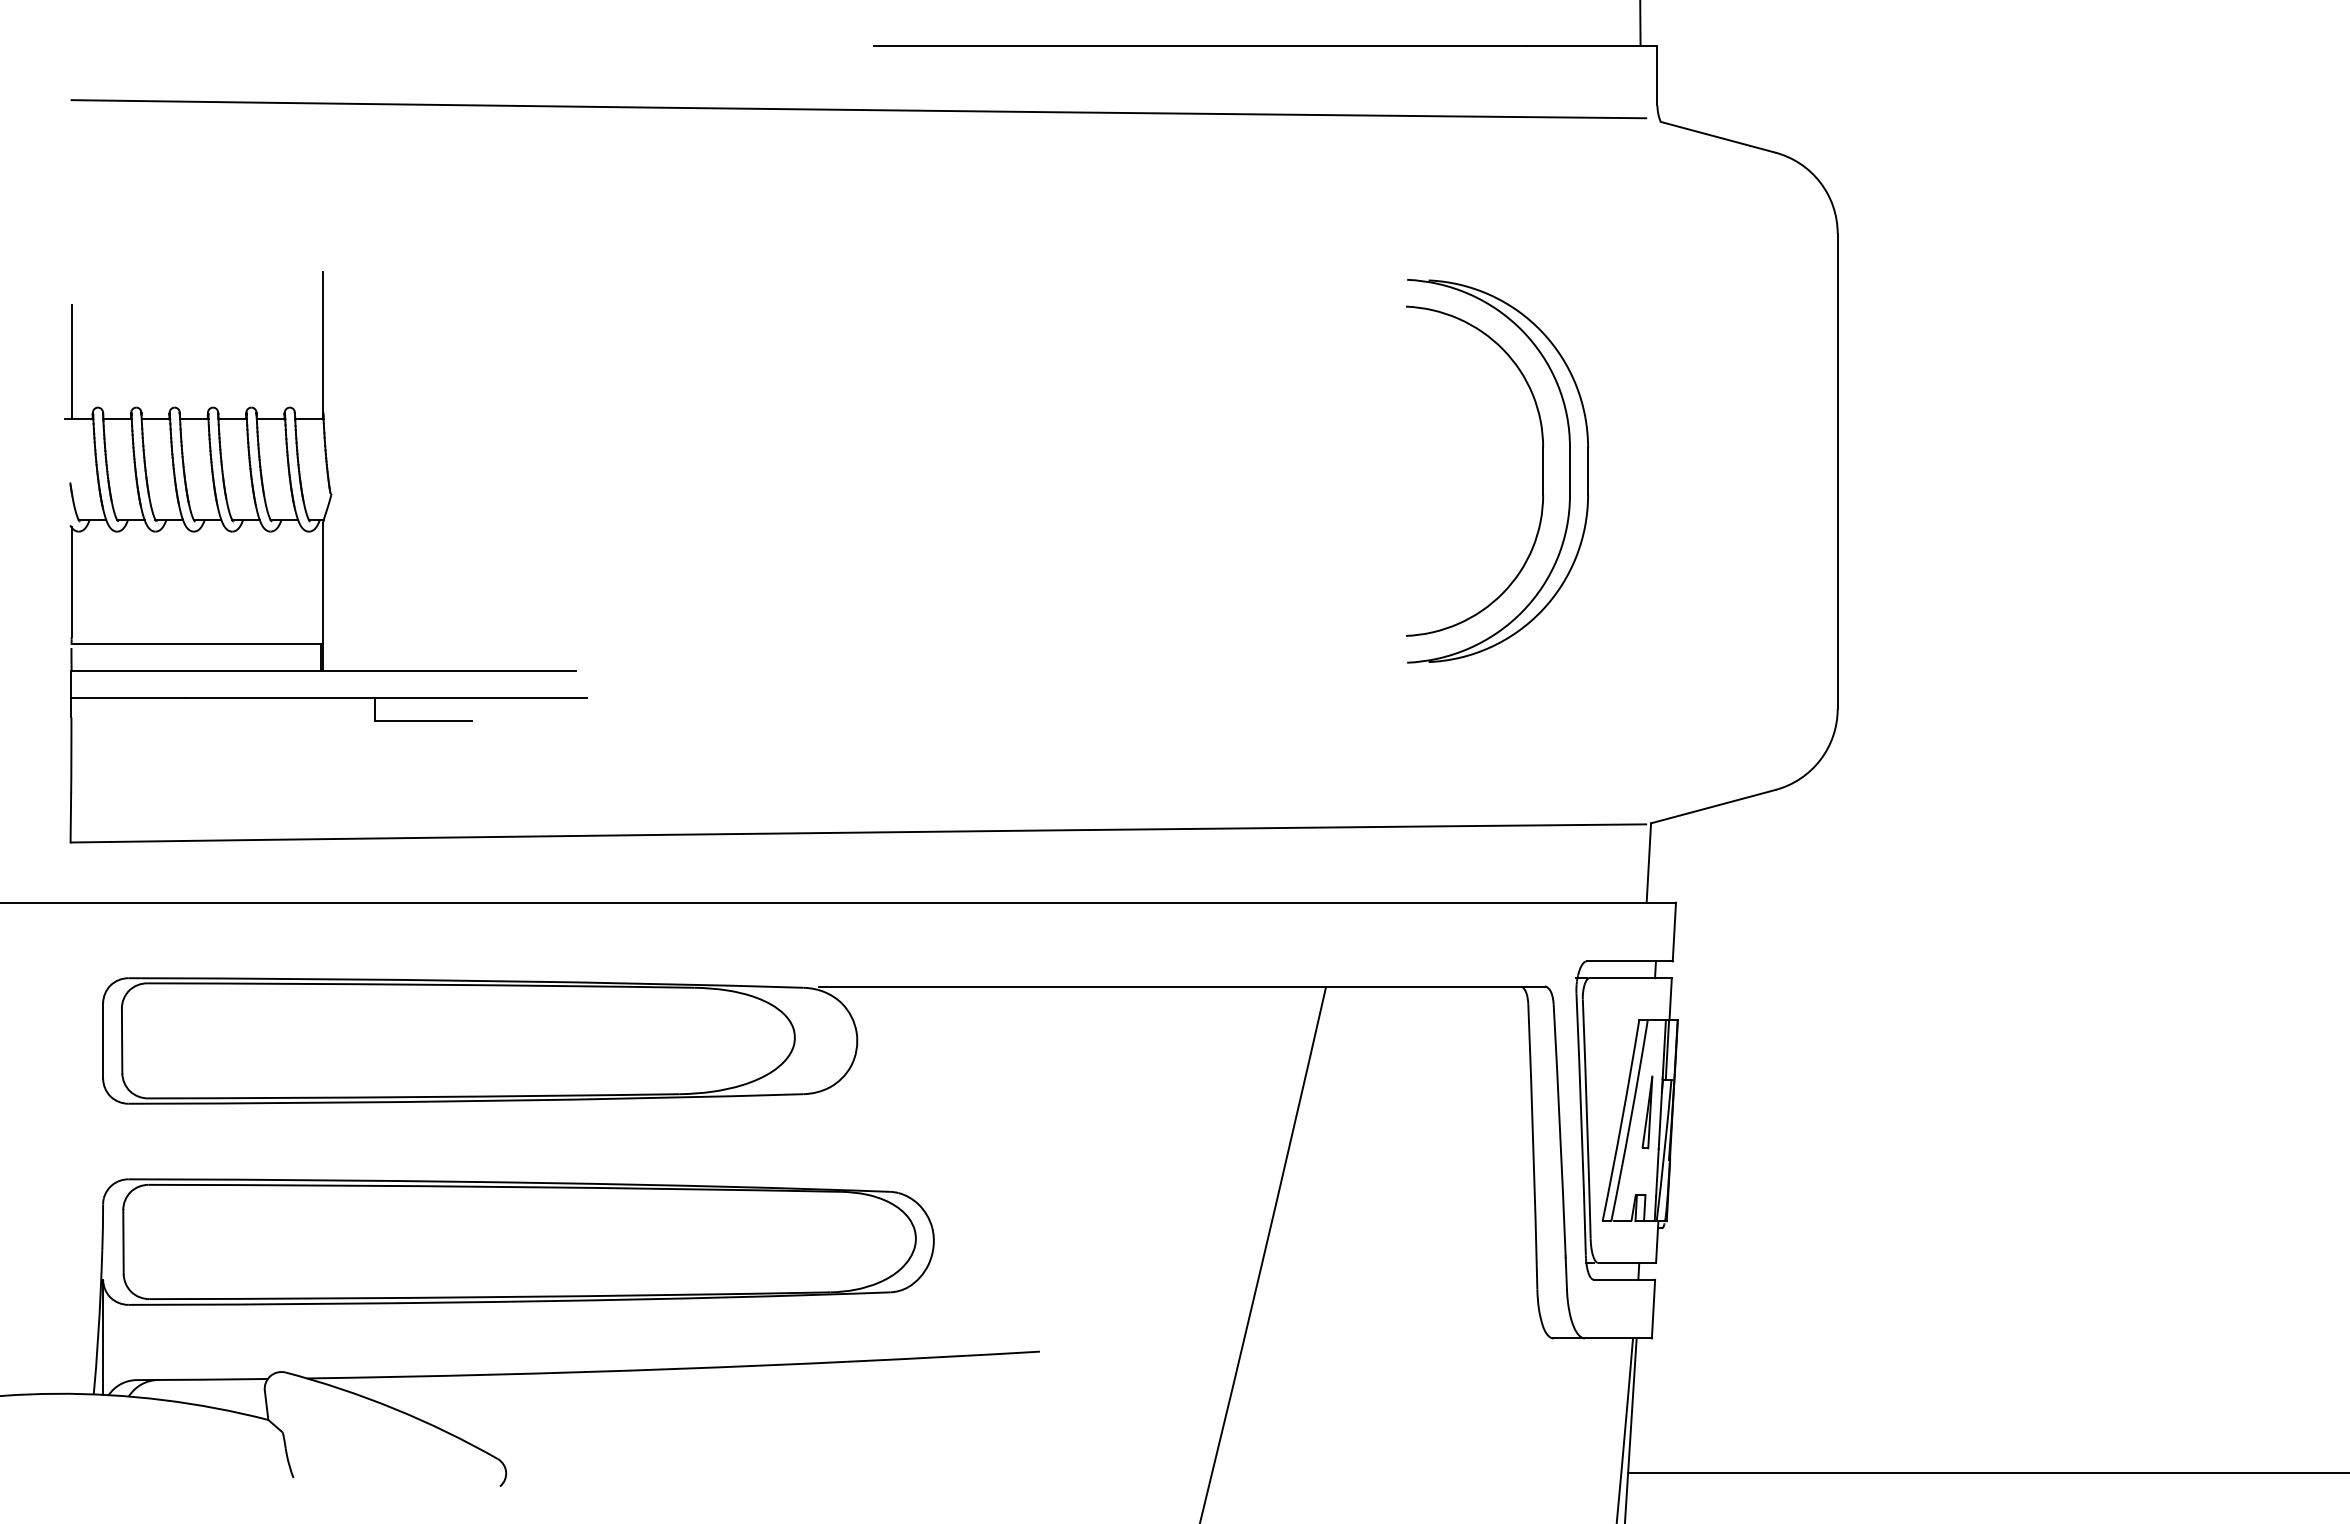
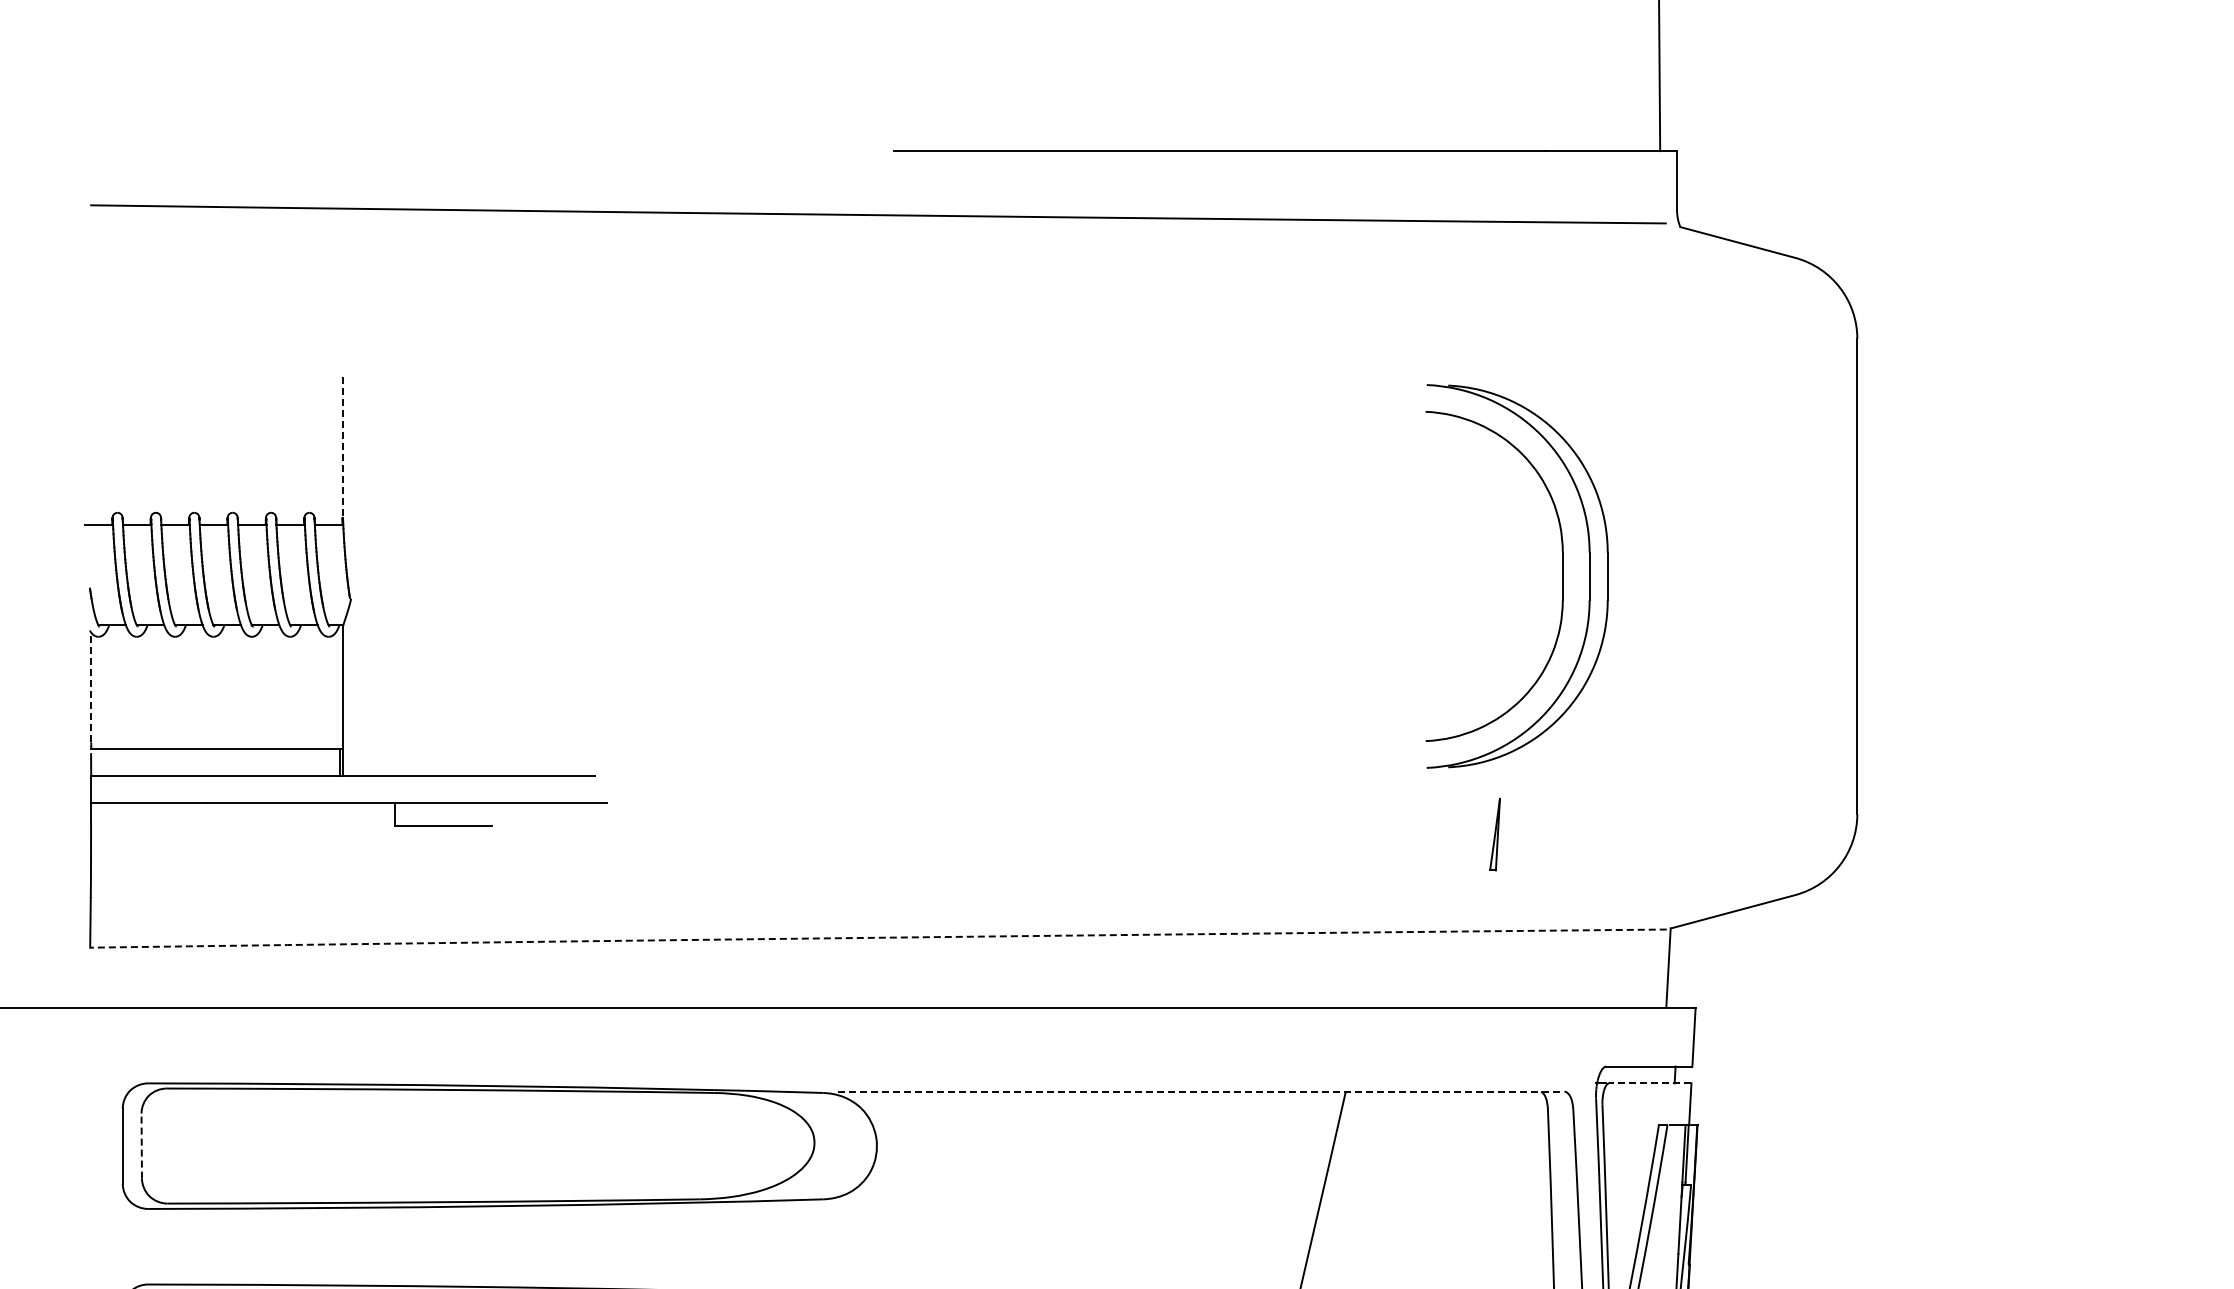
line: (323, 344) -> (343, 449), solid -> dashed
line: (71, 362) -> (91, 467), removed
line: (71, 582) -> (91, 687), solid -> dashed
arc: (858, 832) -> (878, 937), solid -> dashed
line: (1630, 978) -> (1650, 1083), solid -> dashed
line: (1182, 986) -> (1202, 1091), solid -> dashed
line: (122, 1040) -> (142, 1145), solid -> dashed
part: (1647, 1112) -> (1495, 834), moved

